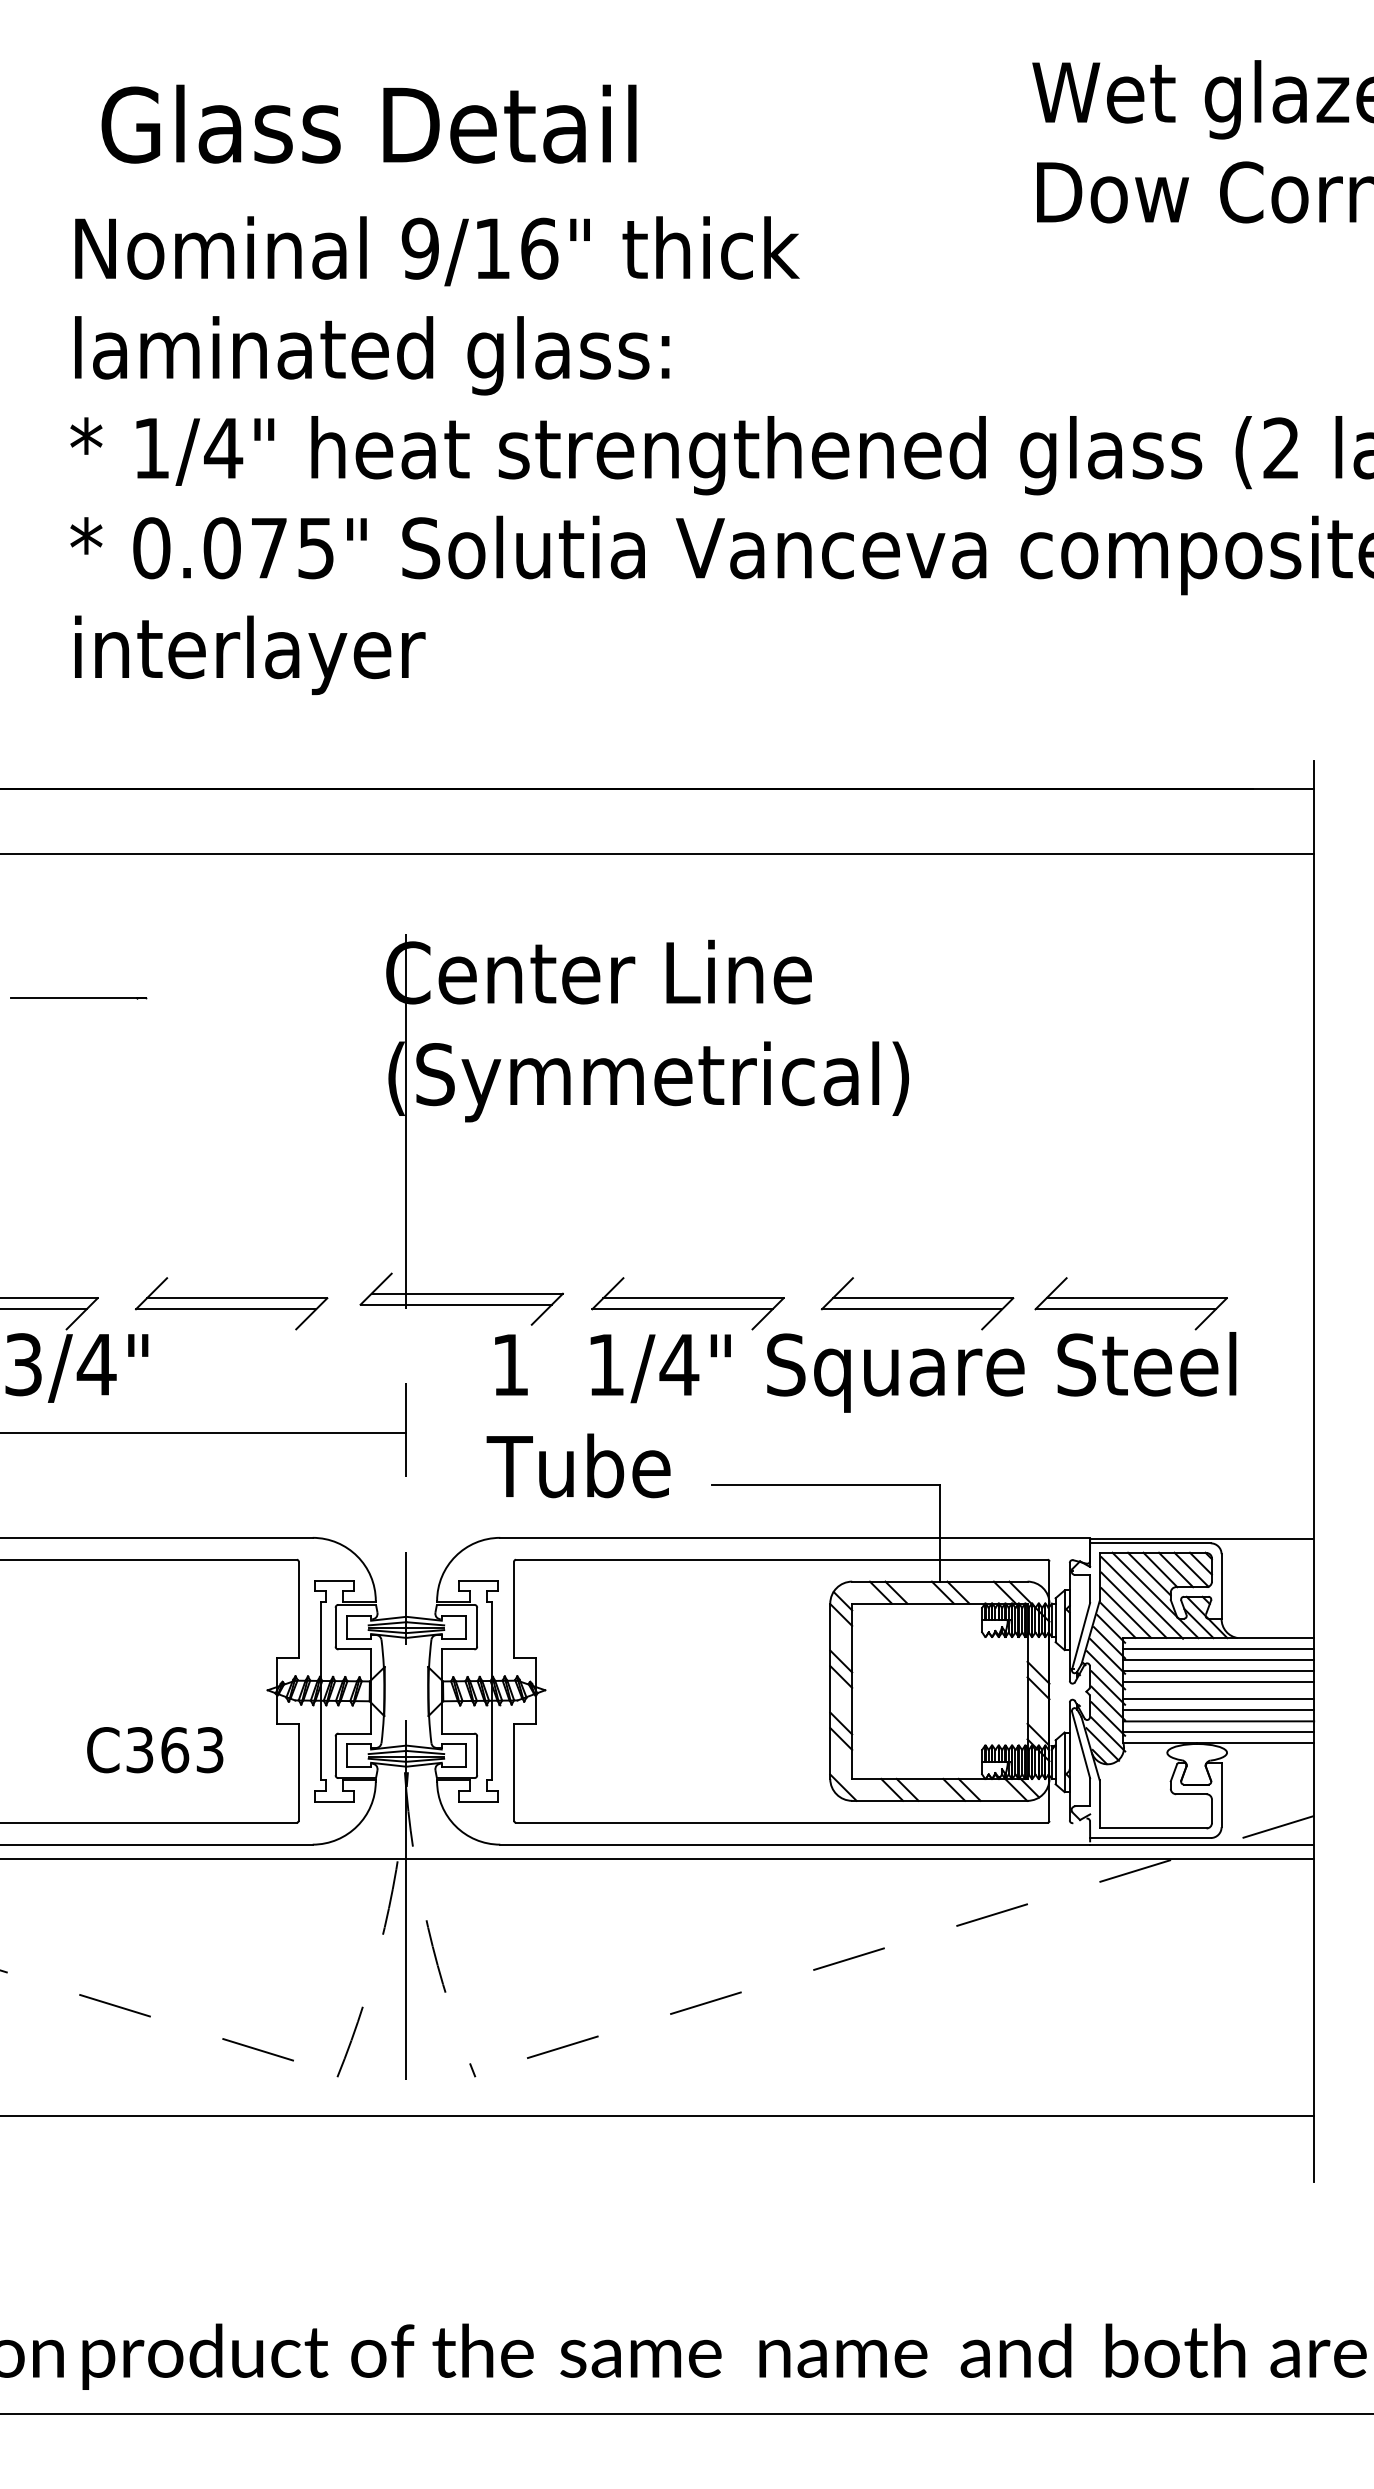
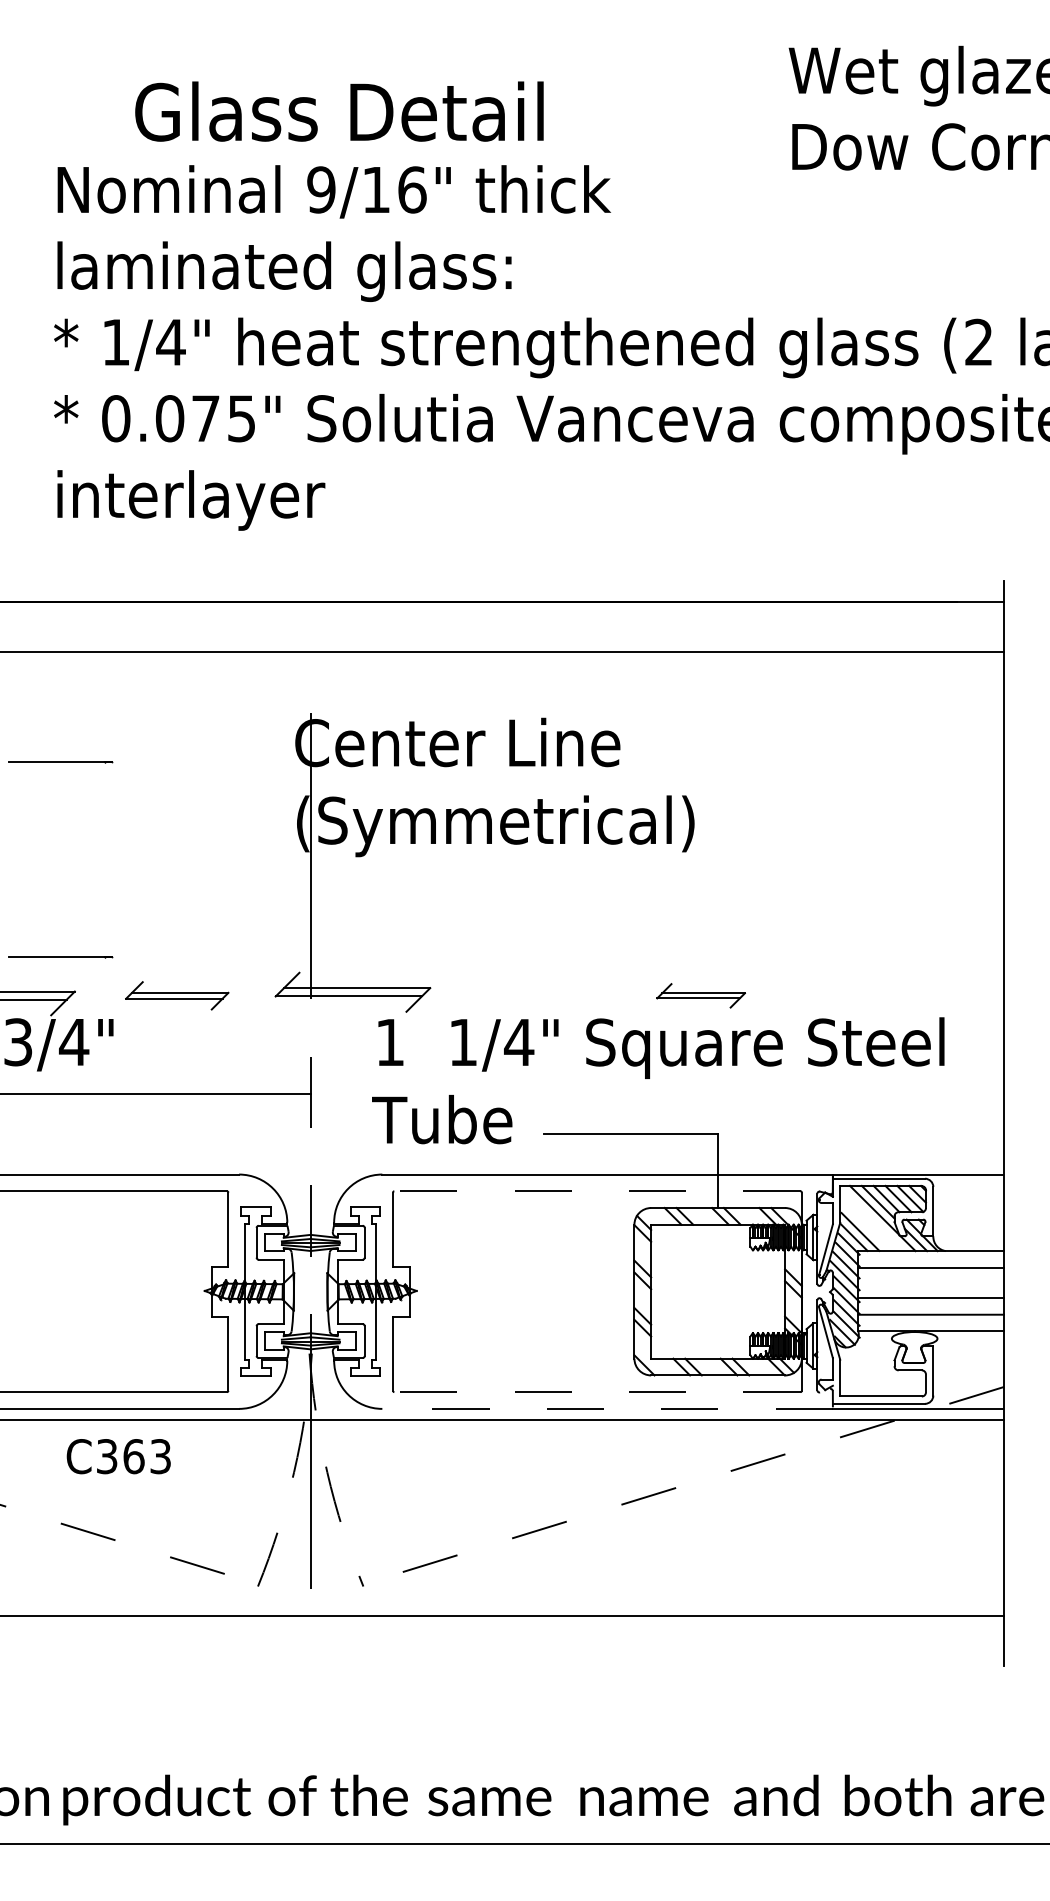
text: (368, 123) -> (339, 111), moved
line: (78, 1253) -> (60, 957), added
part: (231, 1303) -> (177, 995), size x0.7
part: (687, 1303) -> (525, 995), removed
part: (917, 1303) -> (701, 995), size x0.6
part: (1130, 1303) -> (863, 995), removed
line: (781, 1559) -> (597, 1191), solid -> dashed
line: (1142, 1597) -> (872, 1220), removed
line: (1133, 1604) -> (866, 1225), removed
line: (1218, 1649) -> (930, 1259), removed
line: (1218, 1670) -> (930, 1275), removed
line: (1218, 1681) -> (930, 1284), removed
line: (1218, 1710) -> (930, 1306), removed
line: (1218, 1732) -> (930, 1323), removed
text: (155, 1750) -> (119, 1456), moved
line: (781, 1822) -> (597, 1391), solid -> dashed
line: (795, 1844) -> (607, 1408), solid -> dashed

